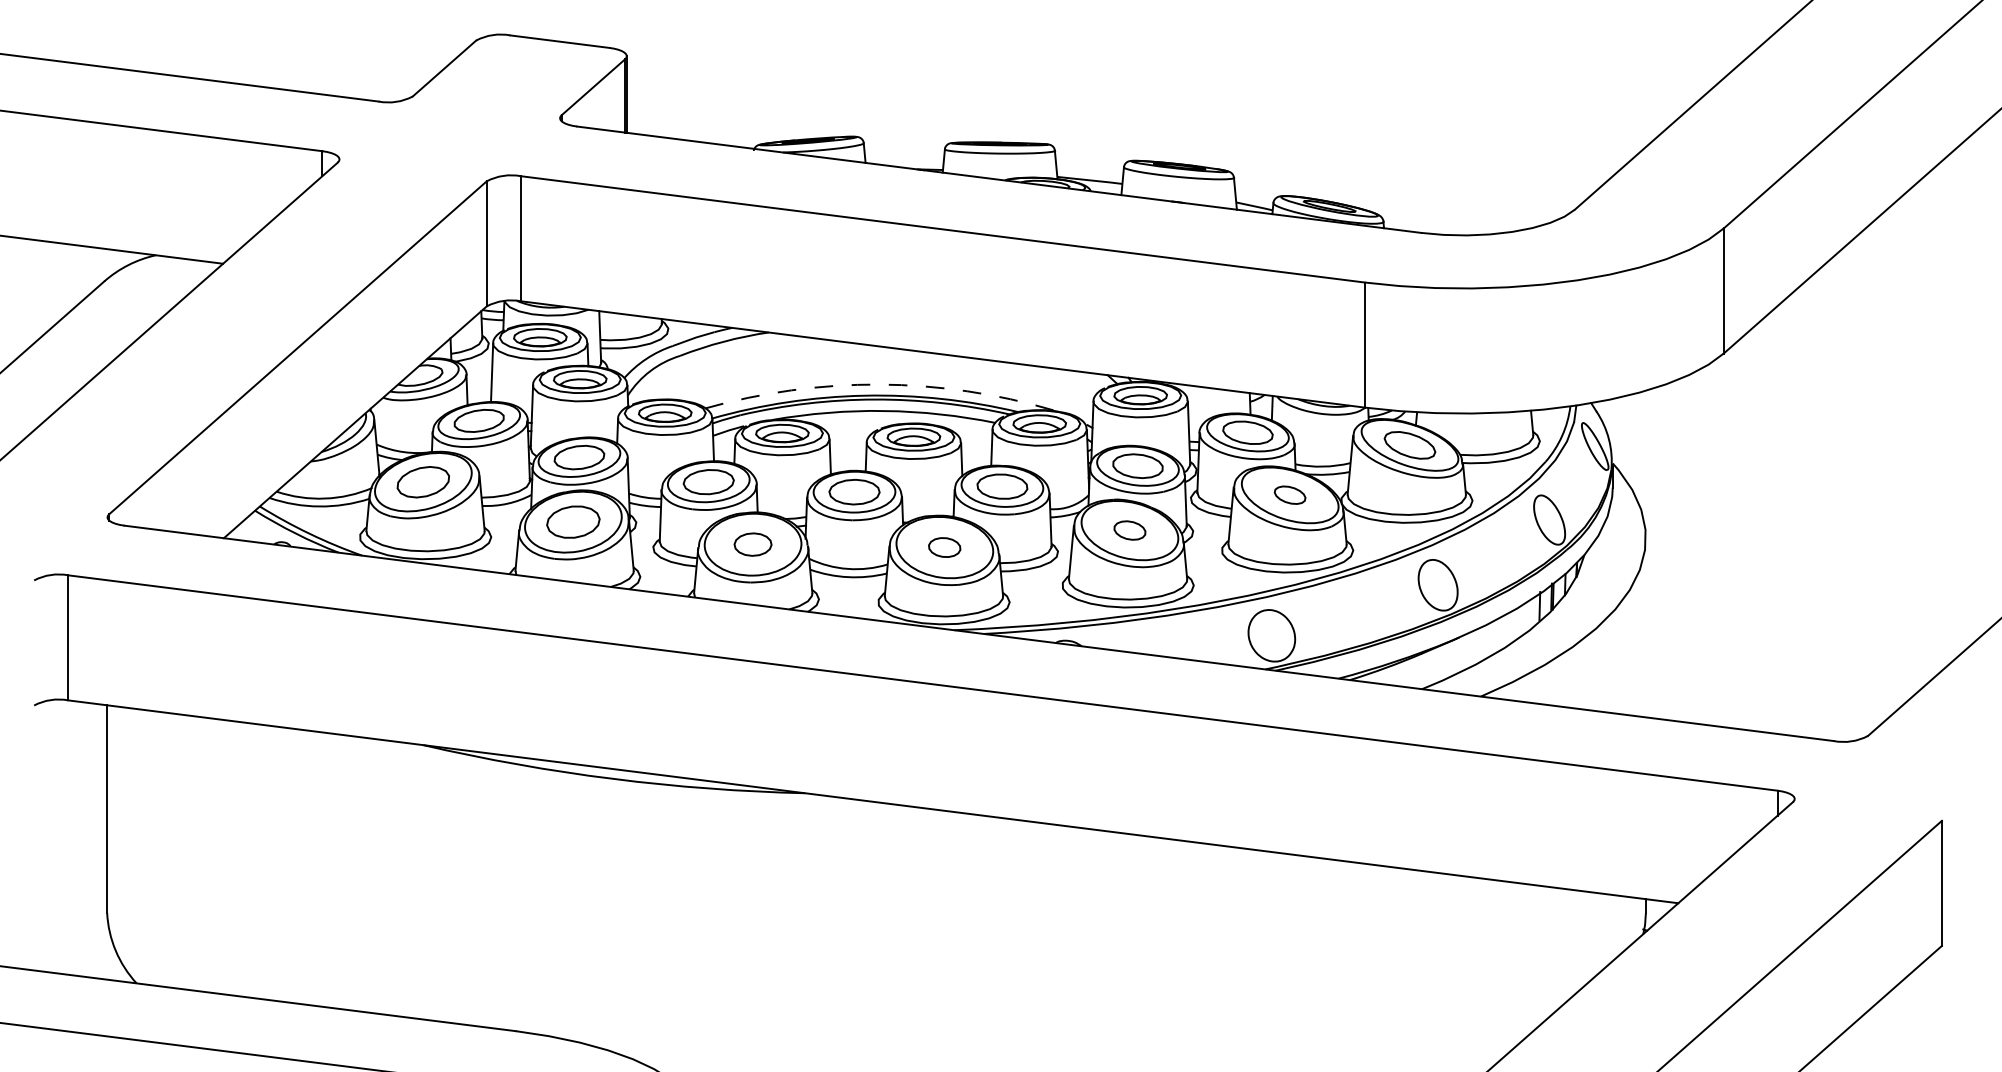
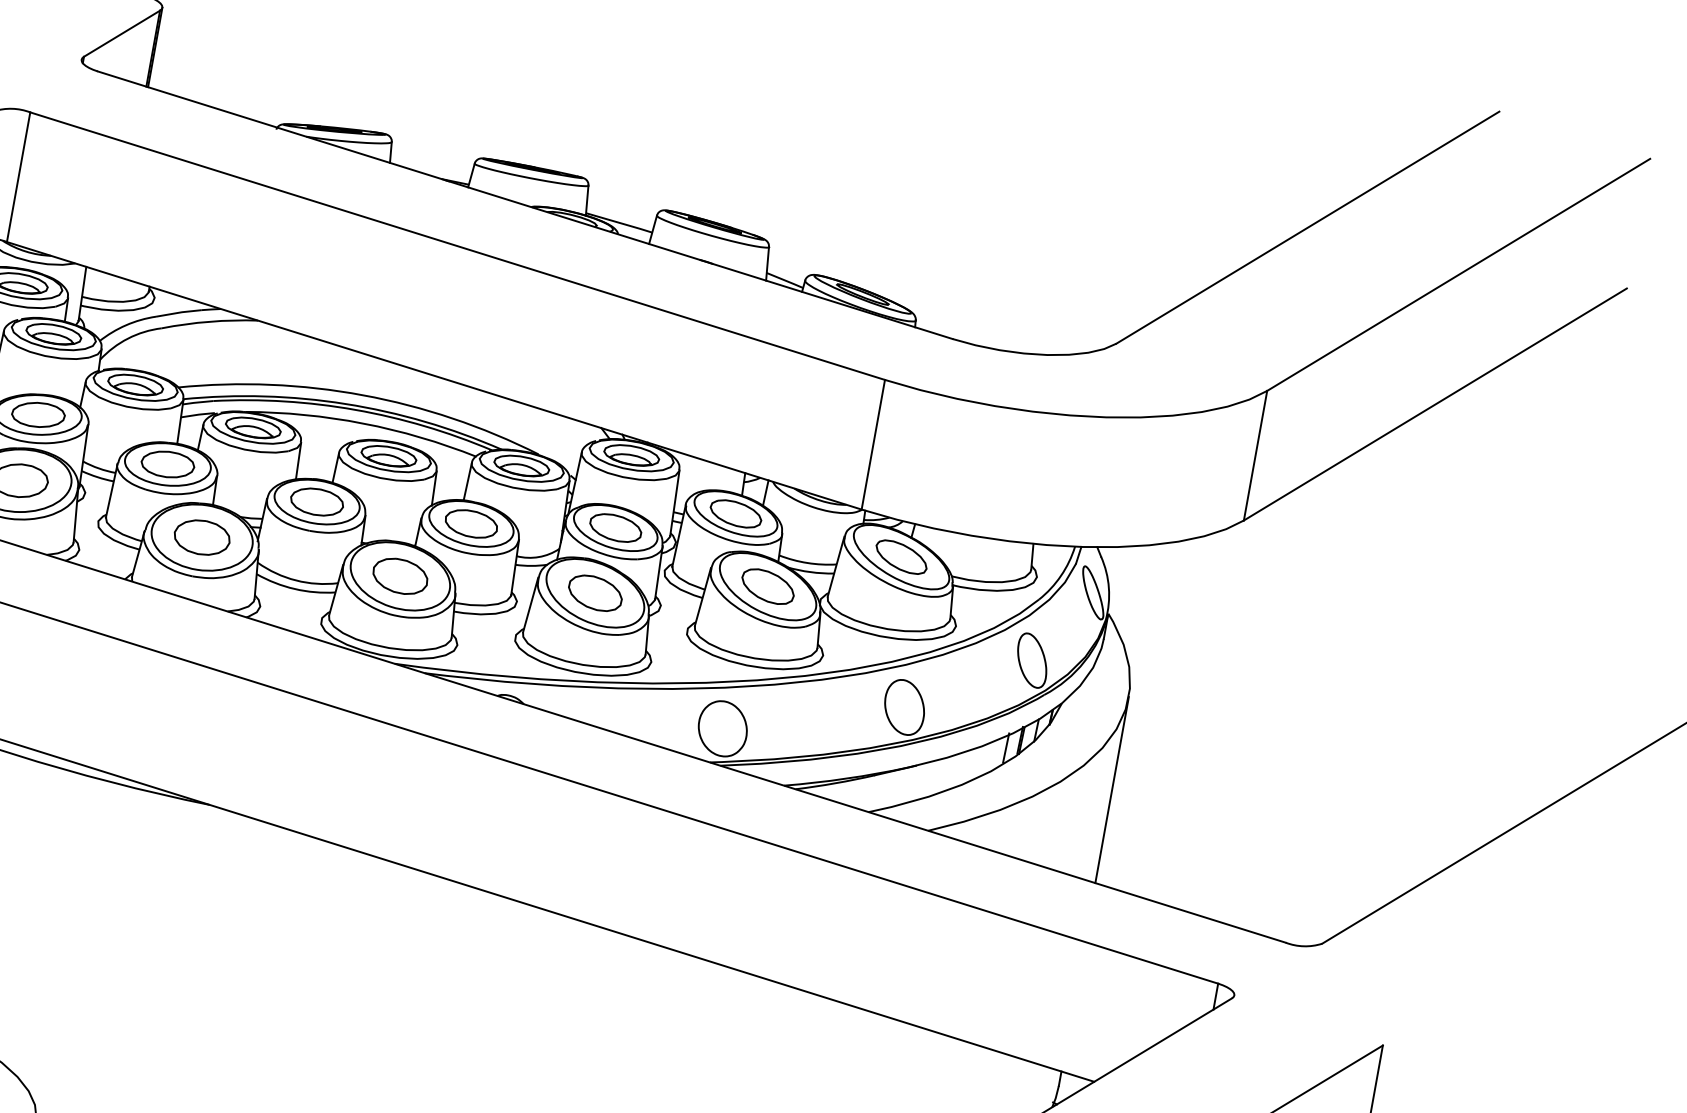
arc: (879, 384) -> (363, 395), dashed -> solid
part: (1289, 494) -> (767, 585), size x1.67
part: (1129, 530) -> (594, 593), size x1.67
part: (752, 544) -> (201, 537), size x1.43
part: (944, 547) -> (400, 576), size x1.67
line: (1645, 627) -> (1111, 789), added

